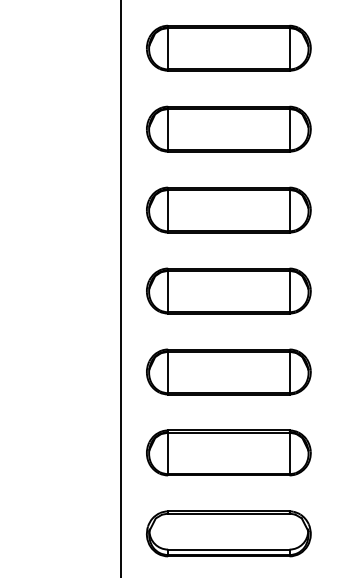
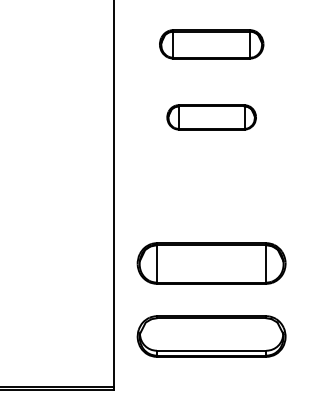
part: (228, 209) -> (211, 43), size x0.7
part: (228, 290) -> (211, 116), size x0.6
part: (228, 371) -> (211, 190), removed

